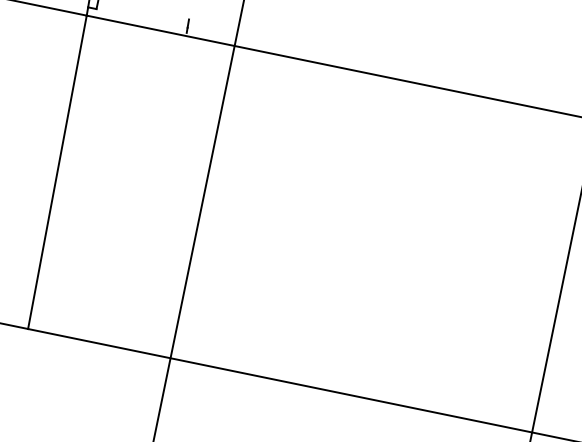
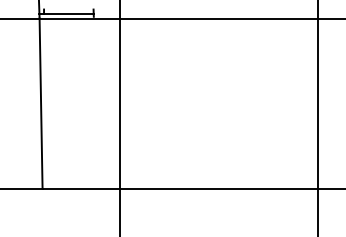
line: (141, 19) -> (68, 14), added

